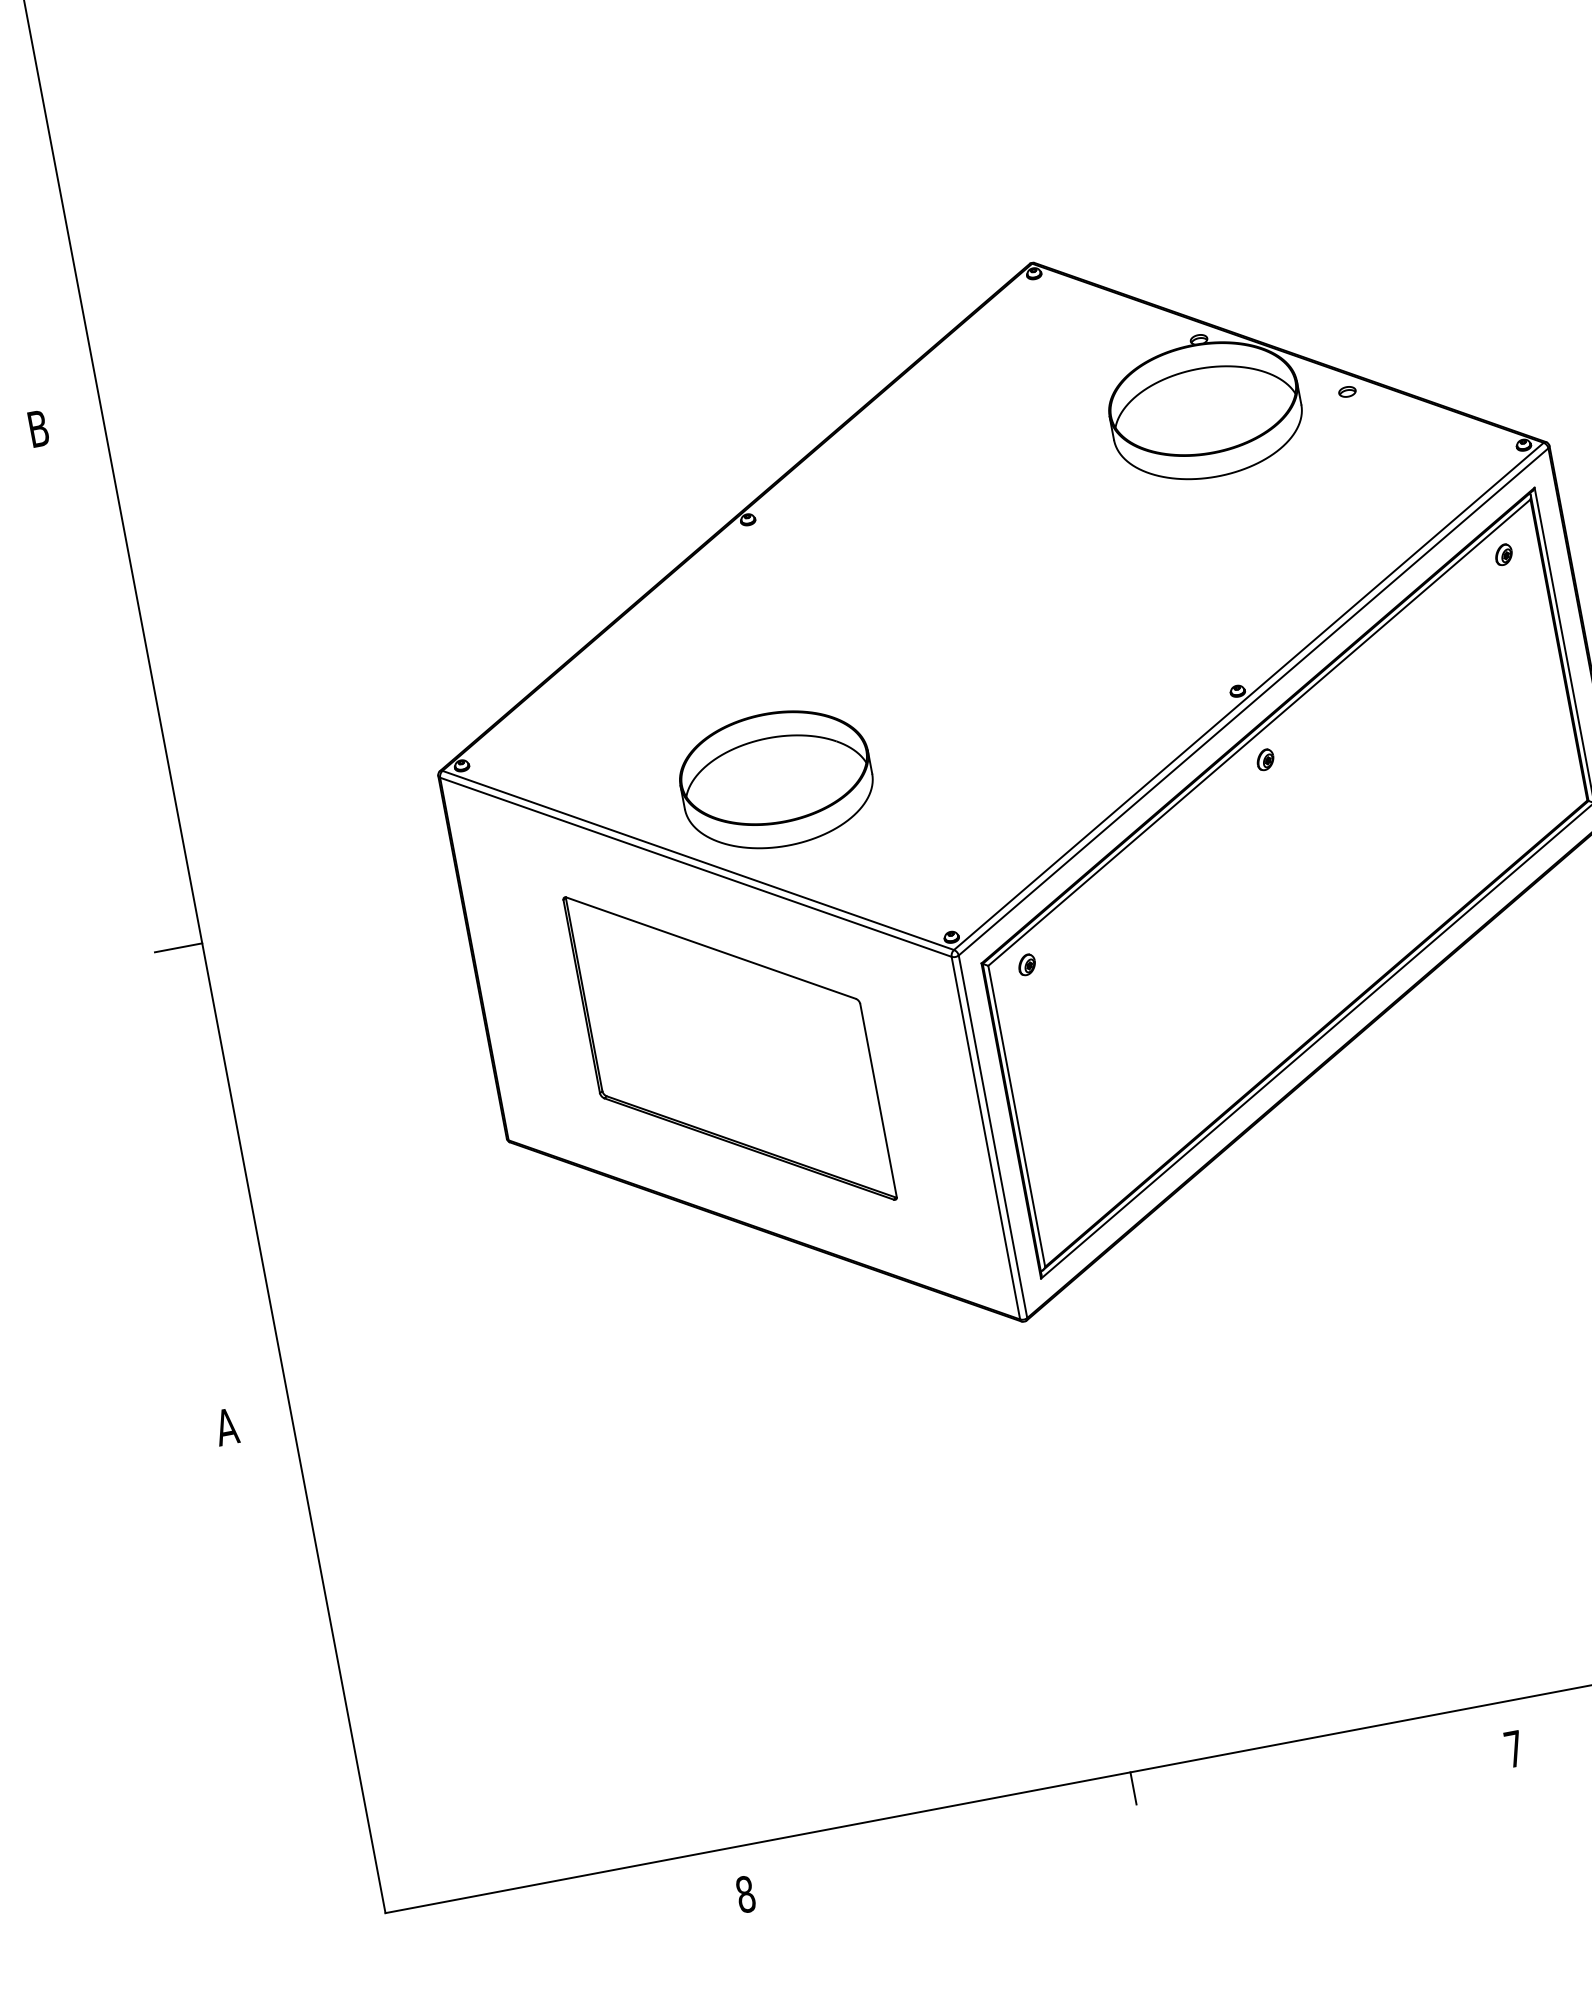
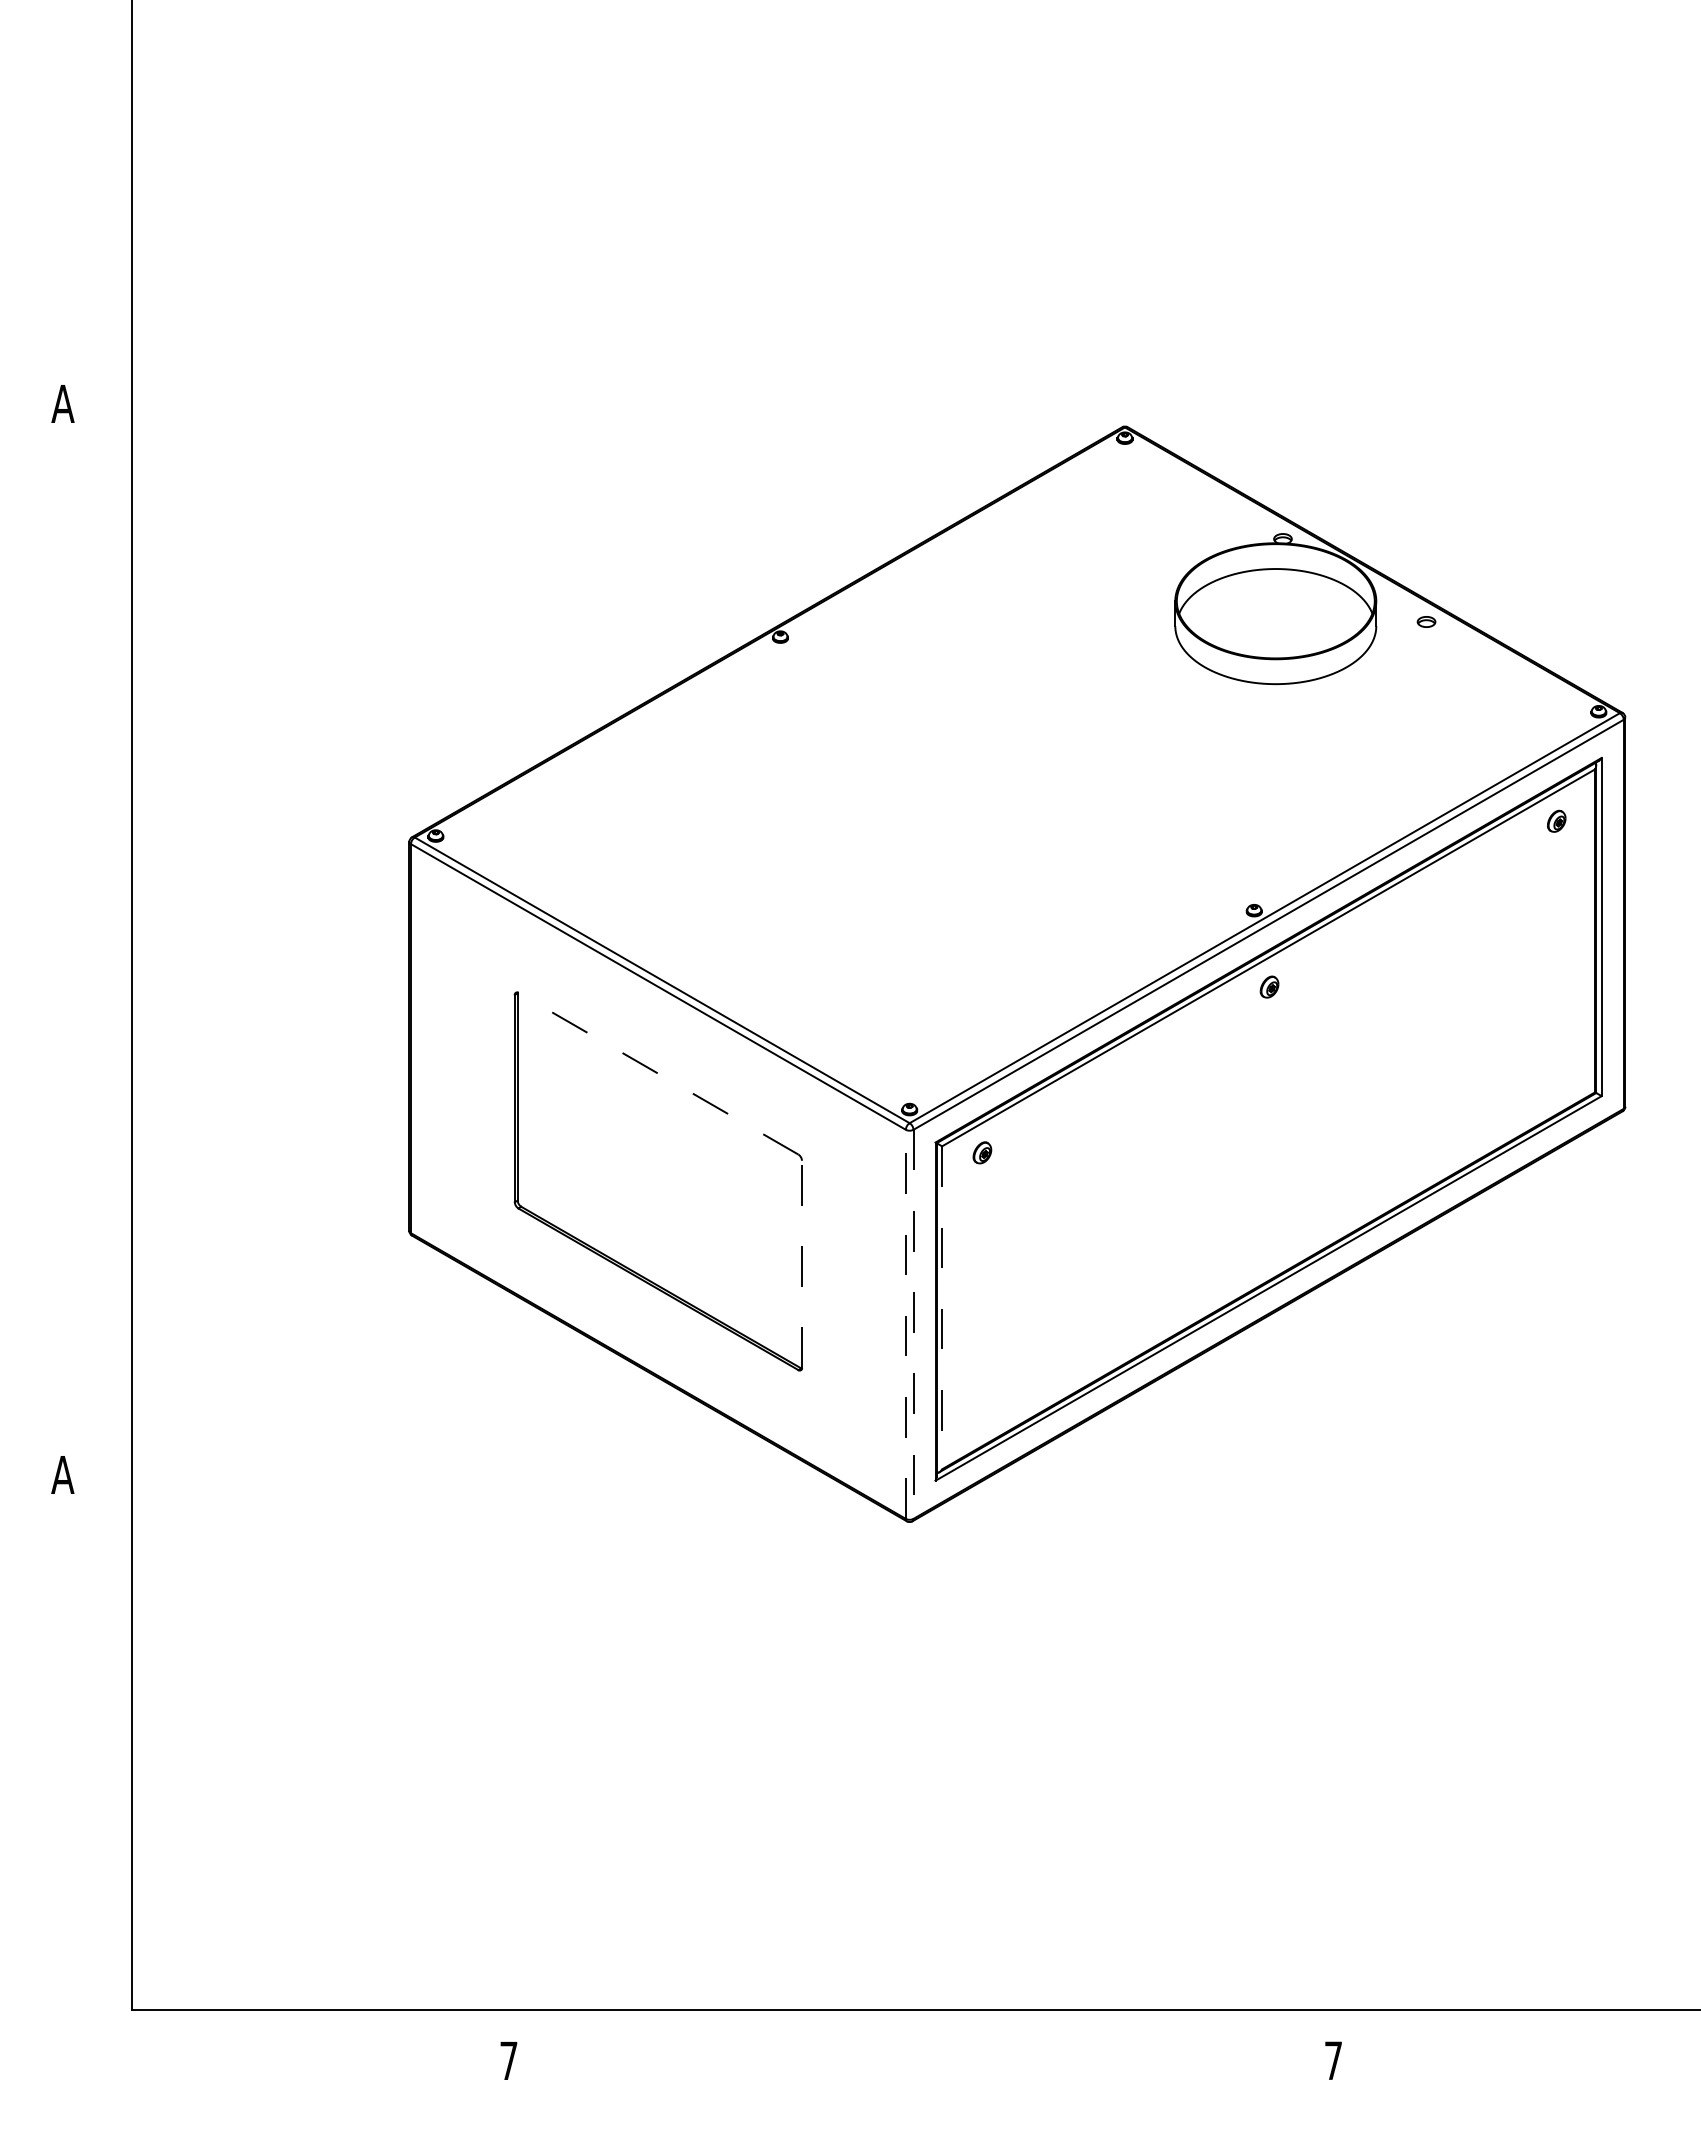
text: (37, 428) -> (62, 403), B -> A
part: (775, 779) -> (758, 911), removed
line: (711, 947) -> (658, 1073), solid -> dashed
line: (178, 948) -> (106, 969), removed
line: (879, 1100) -> (802, 1264), solid -> dashed
line: (1017, 1116) -> (942, 1308), solid -> dashed
line: (993, 1136) -> (913, 1324), solid -> dashed
line: (985, 1138) -> (905, 1324), solid -> dashed
line: (1133, 1787) -> (931, 2026), removed
text: (745, 1894) -> (508, 2060), 8 -> 7

